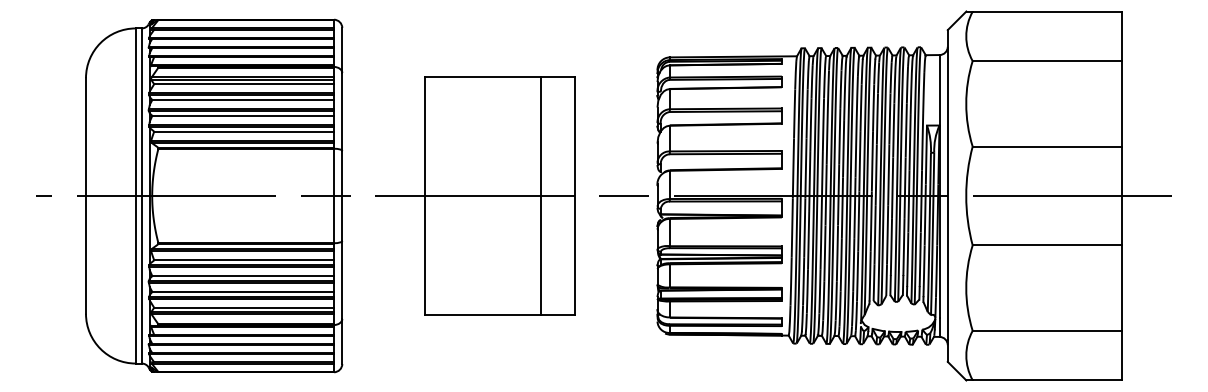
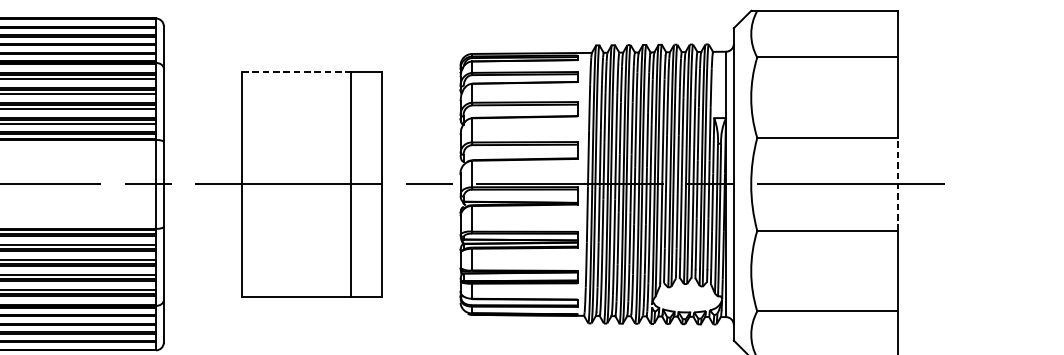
line: (483, 76) -> (296, 71), solid -> dashed
line: (1121, 195) -> (897, 183), solid -> dashed

